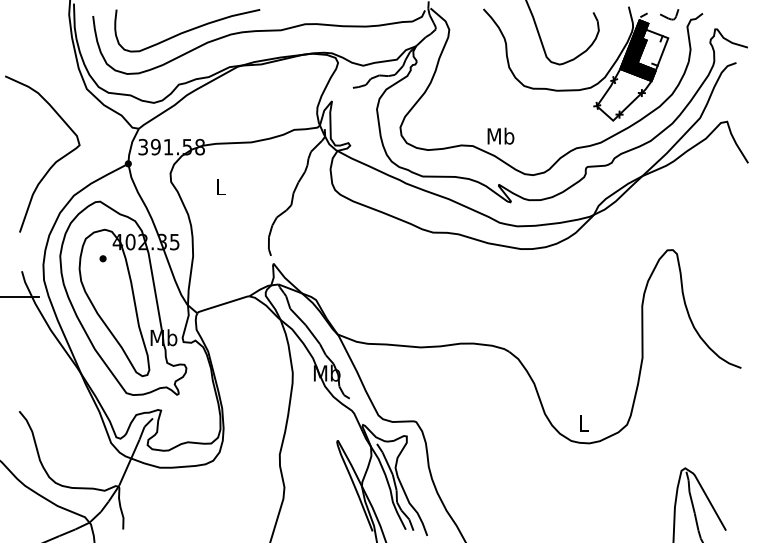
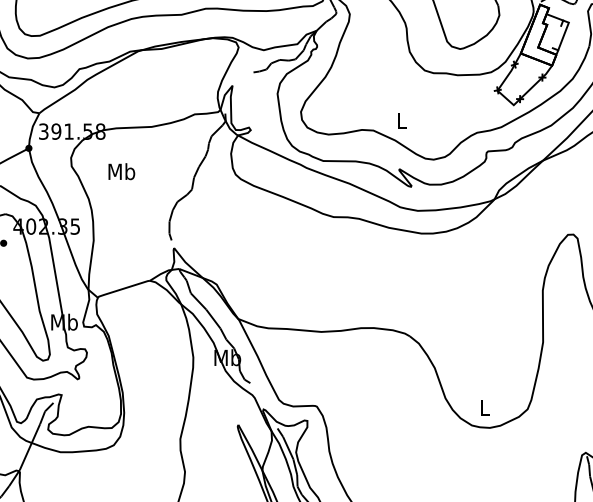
fill: (637, 50) -> (538, 35), removed
text: (500, 135) -> (401, 120), Mb -> L
text: (221, 186) -> (122, 171), L -> Mb

